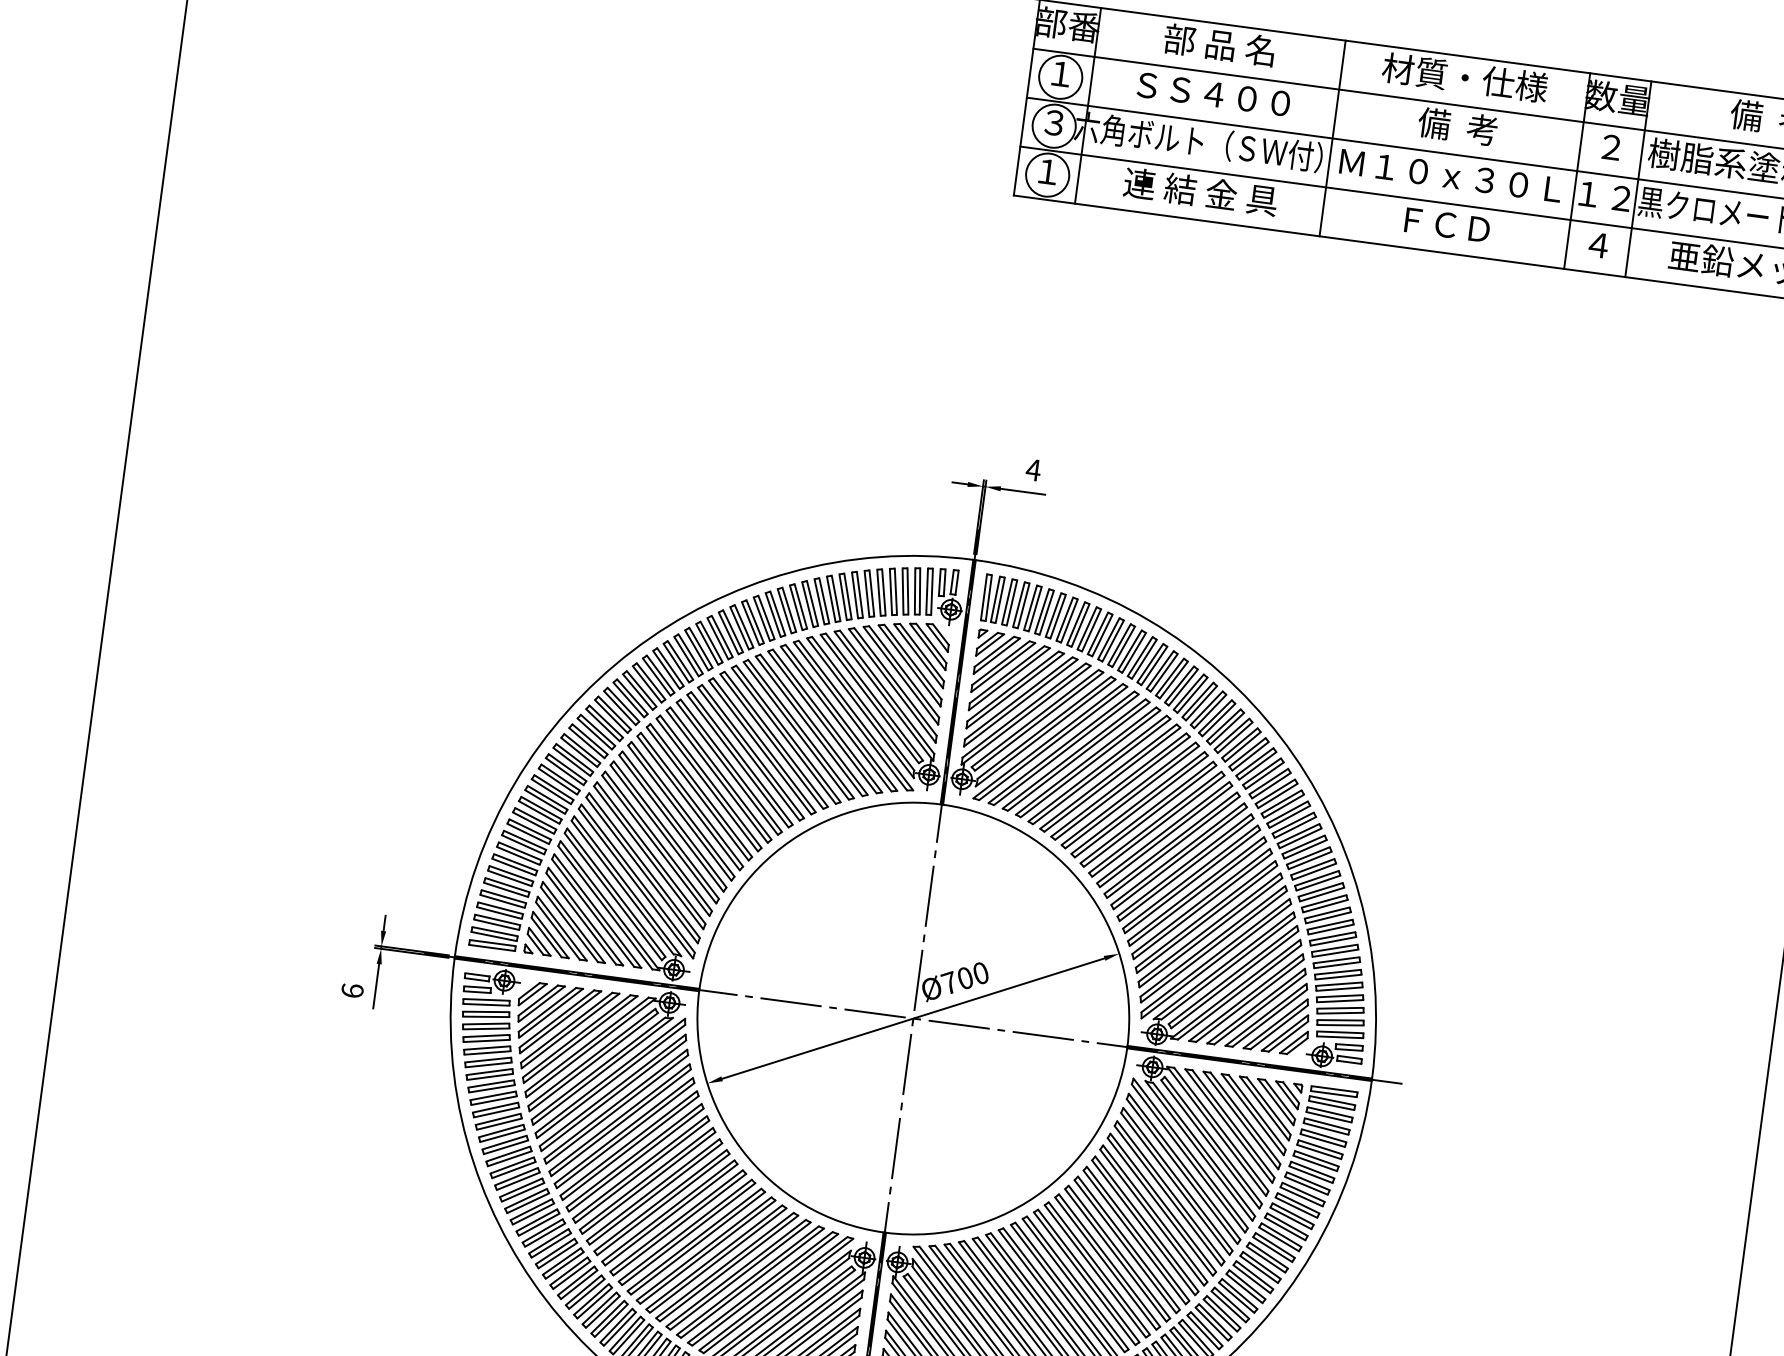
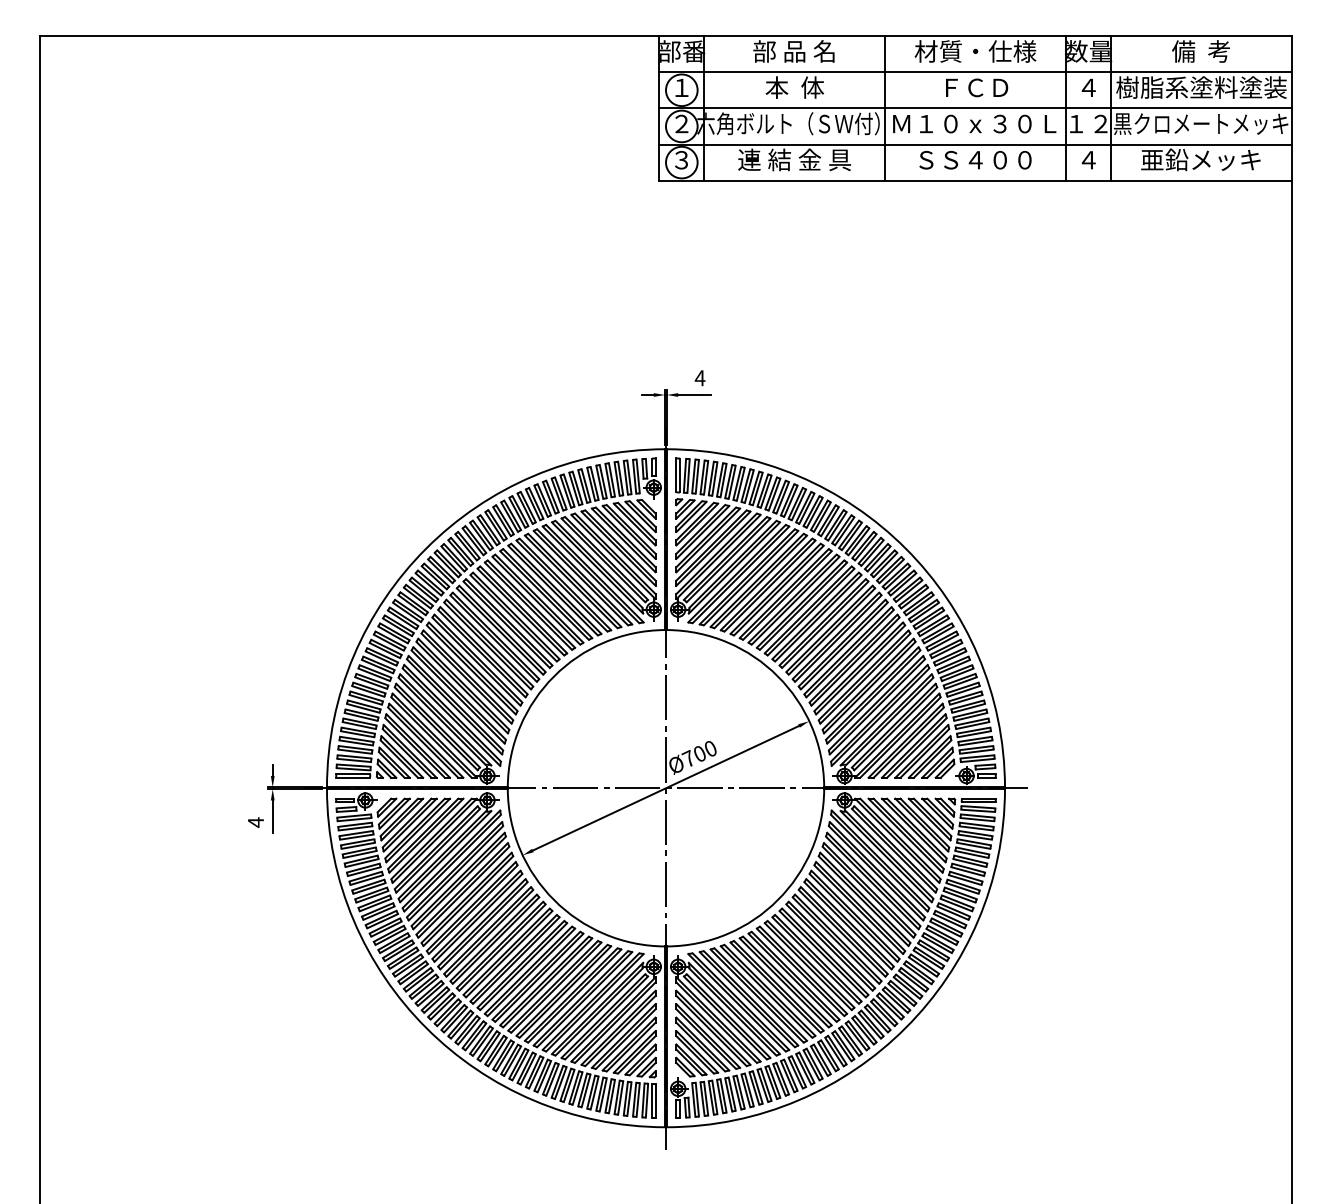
text: (1213, 93) -> (794, 87), ＳＳ４００ -> 本  体
text: (1054, 123) -> (681, 124), ３ -> ２
text: (1461, 126) -> (977, 87), 備  考 -> ＦＣＤ
text: (1611, 146) -> (1088, 87), ２ -> ４
text: (1047, 170) -> (681, 159), １ -> ３
text: (1445, 223) -> (975, 159), ＦＣＤ -> ＳＳ４００
text: (351, 990) -> (255, 822), 6 -> 4

